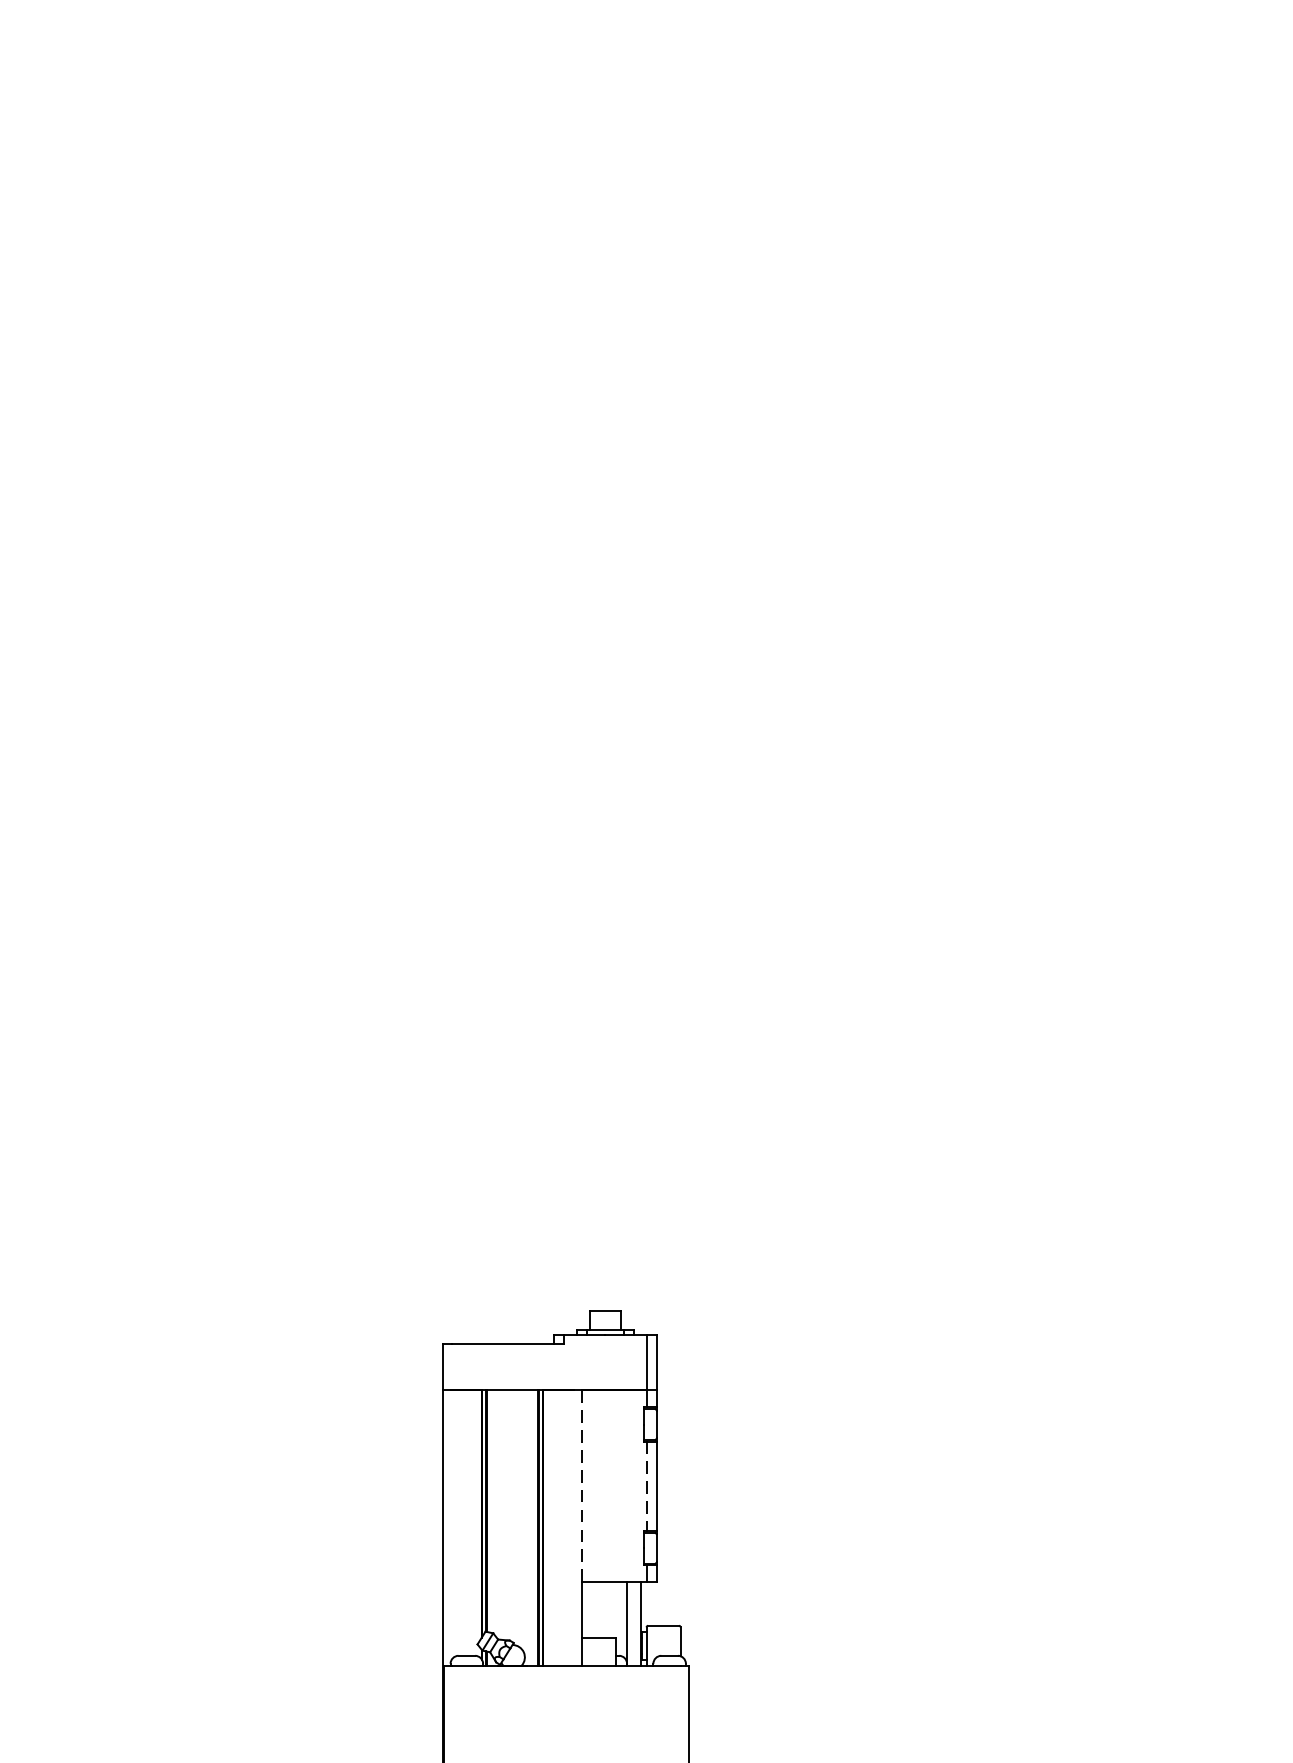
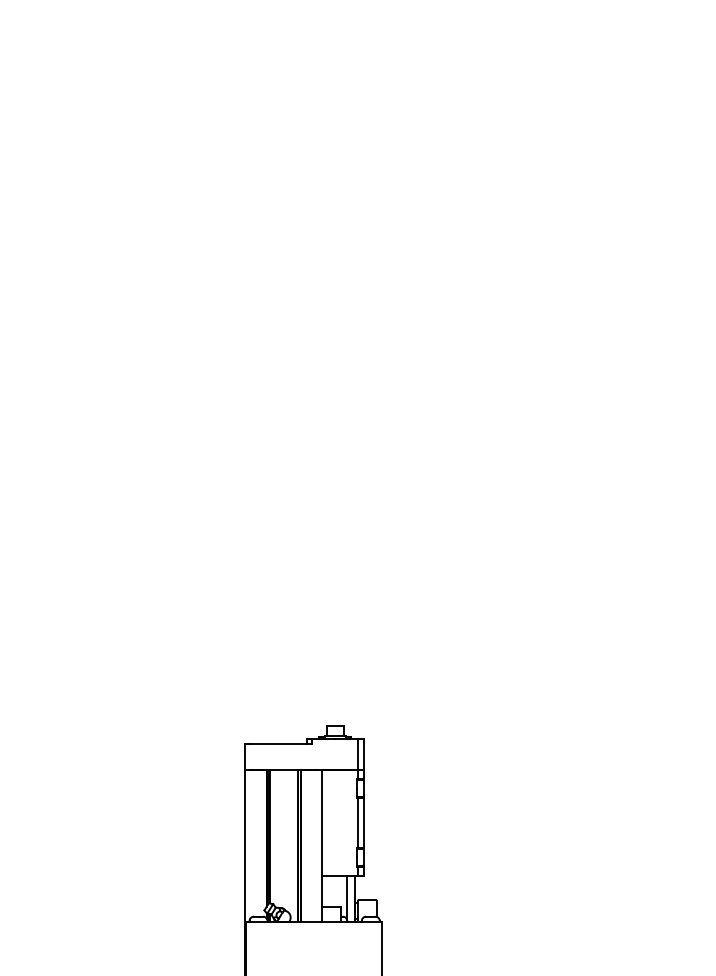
line: (647, 1485) -> (358, 822), dashed -> solid
line: (582, 1487) -> (322, 823), dashed -> solid

